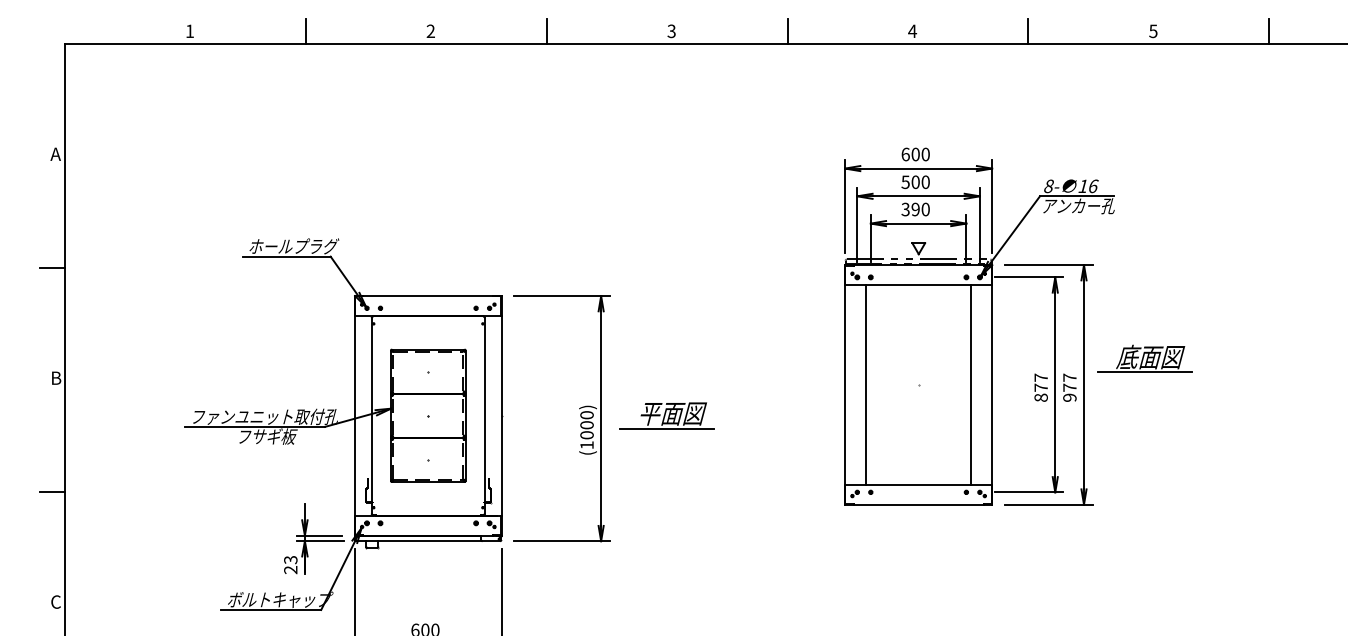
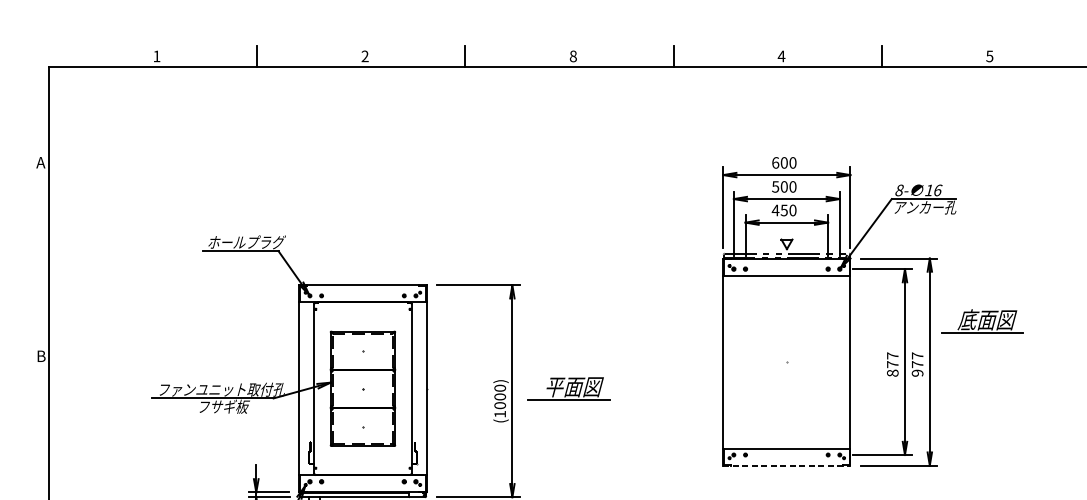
text: (671, 30) -> (573, 55), 3 -> 8
text: (910, 209) -> (779, 210), 390 -> 450
line: (52, 267) -> (38, 260), removed
part: (1144, 358) -> (982, 321), moved
line: (865, 384) -> (740, 361), removed
line: (971, 384) -> (832, 361), removed
line: (52, 491) -> (38, 454), removed
line: (918, 504) -> (786, 465), solid -> dashed

